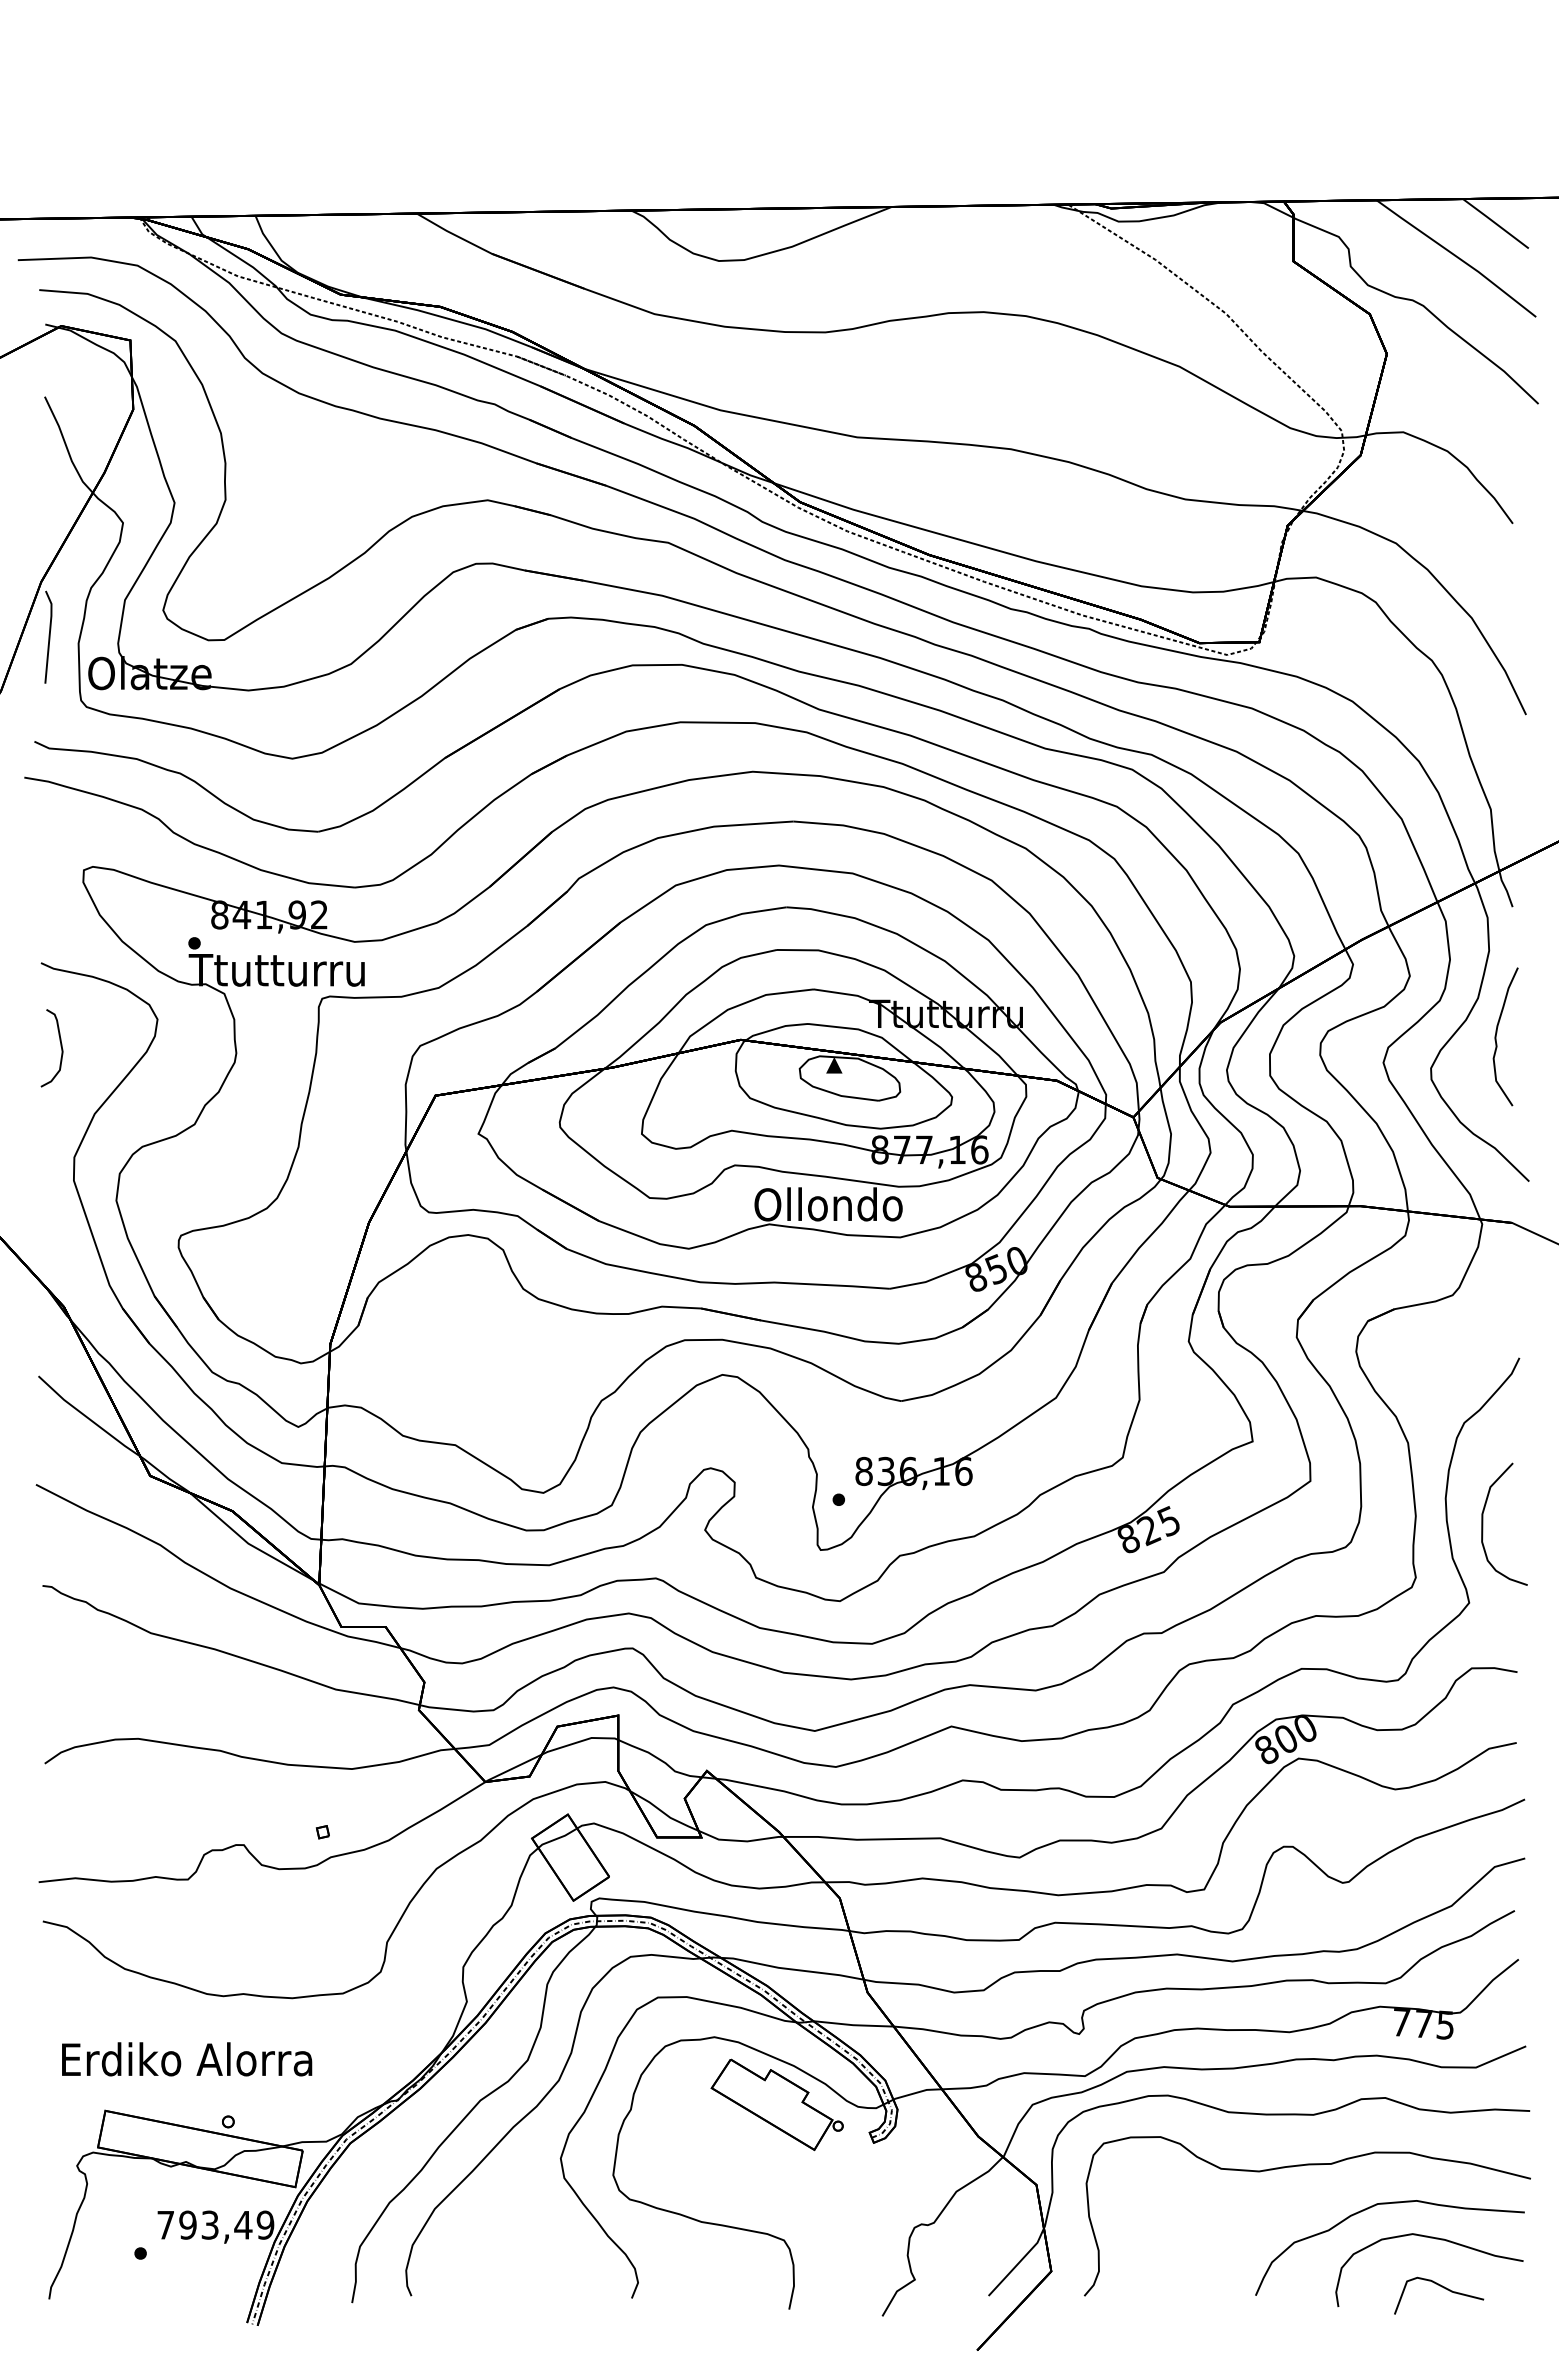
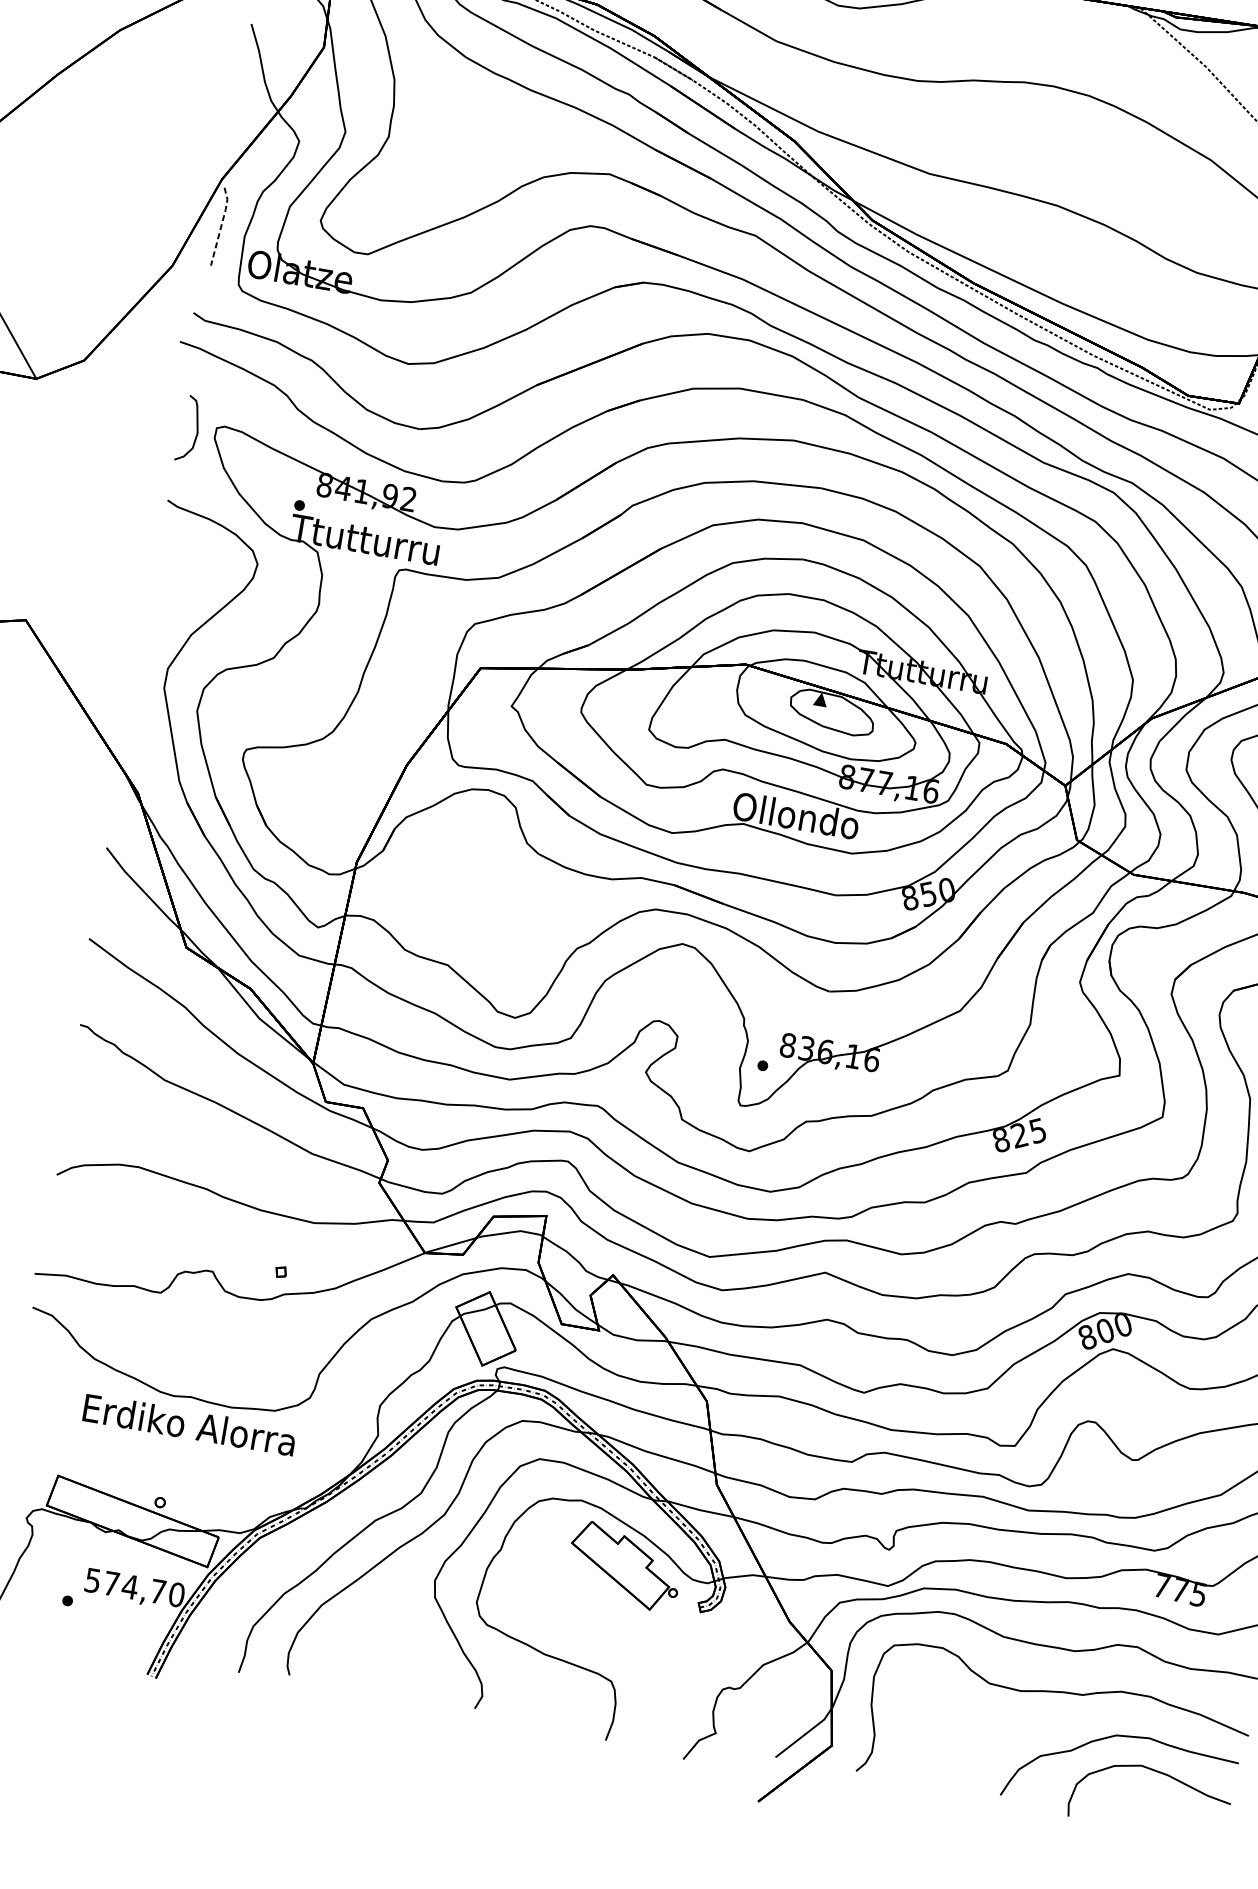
line: (49, 634) -> (221, 224), solid -> dashed
curve: (60, 1046) -> (196, 428), moved
text: (187, 2059) -> (189, 1425), moved
text: (215, 2224) -> (134, 1587), 793,49 -> 574,70
curve: (1443, 2288) -> (1159, 1815), removed

